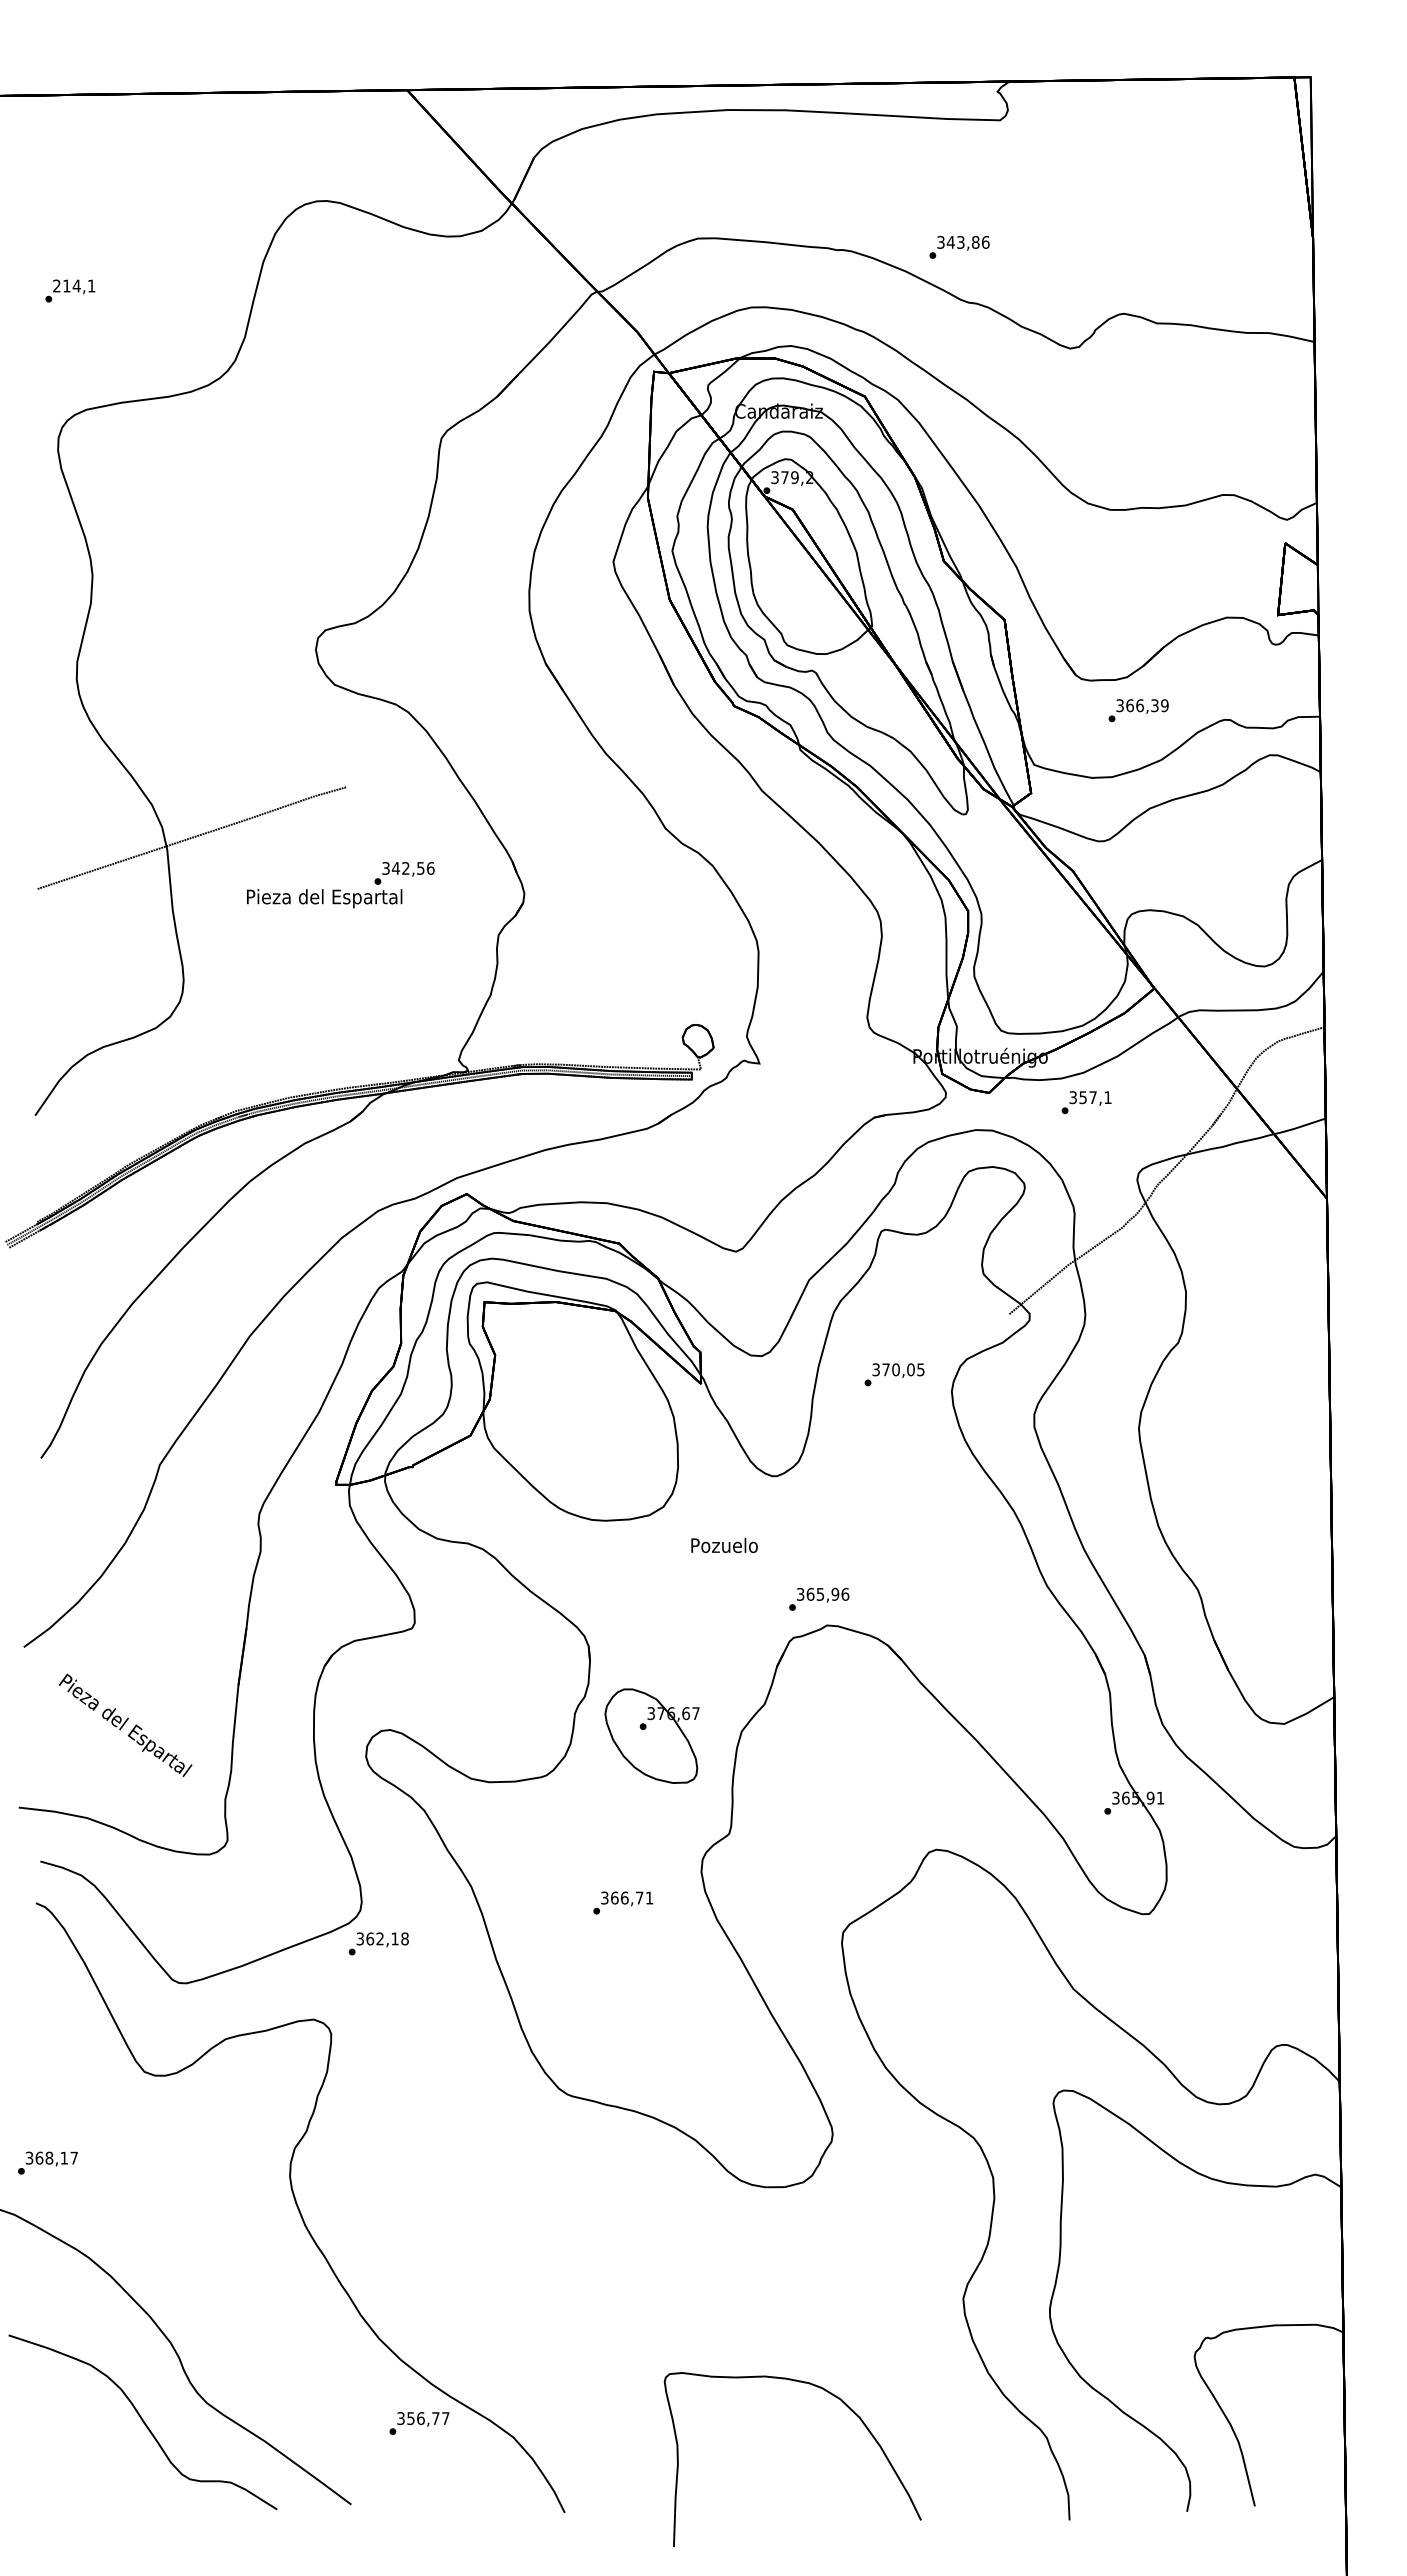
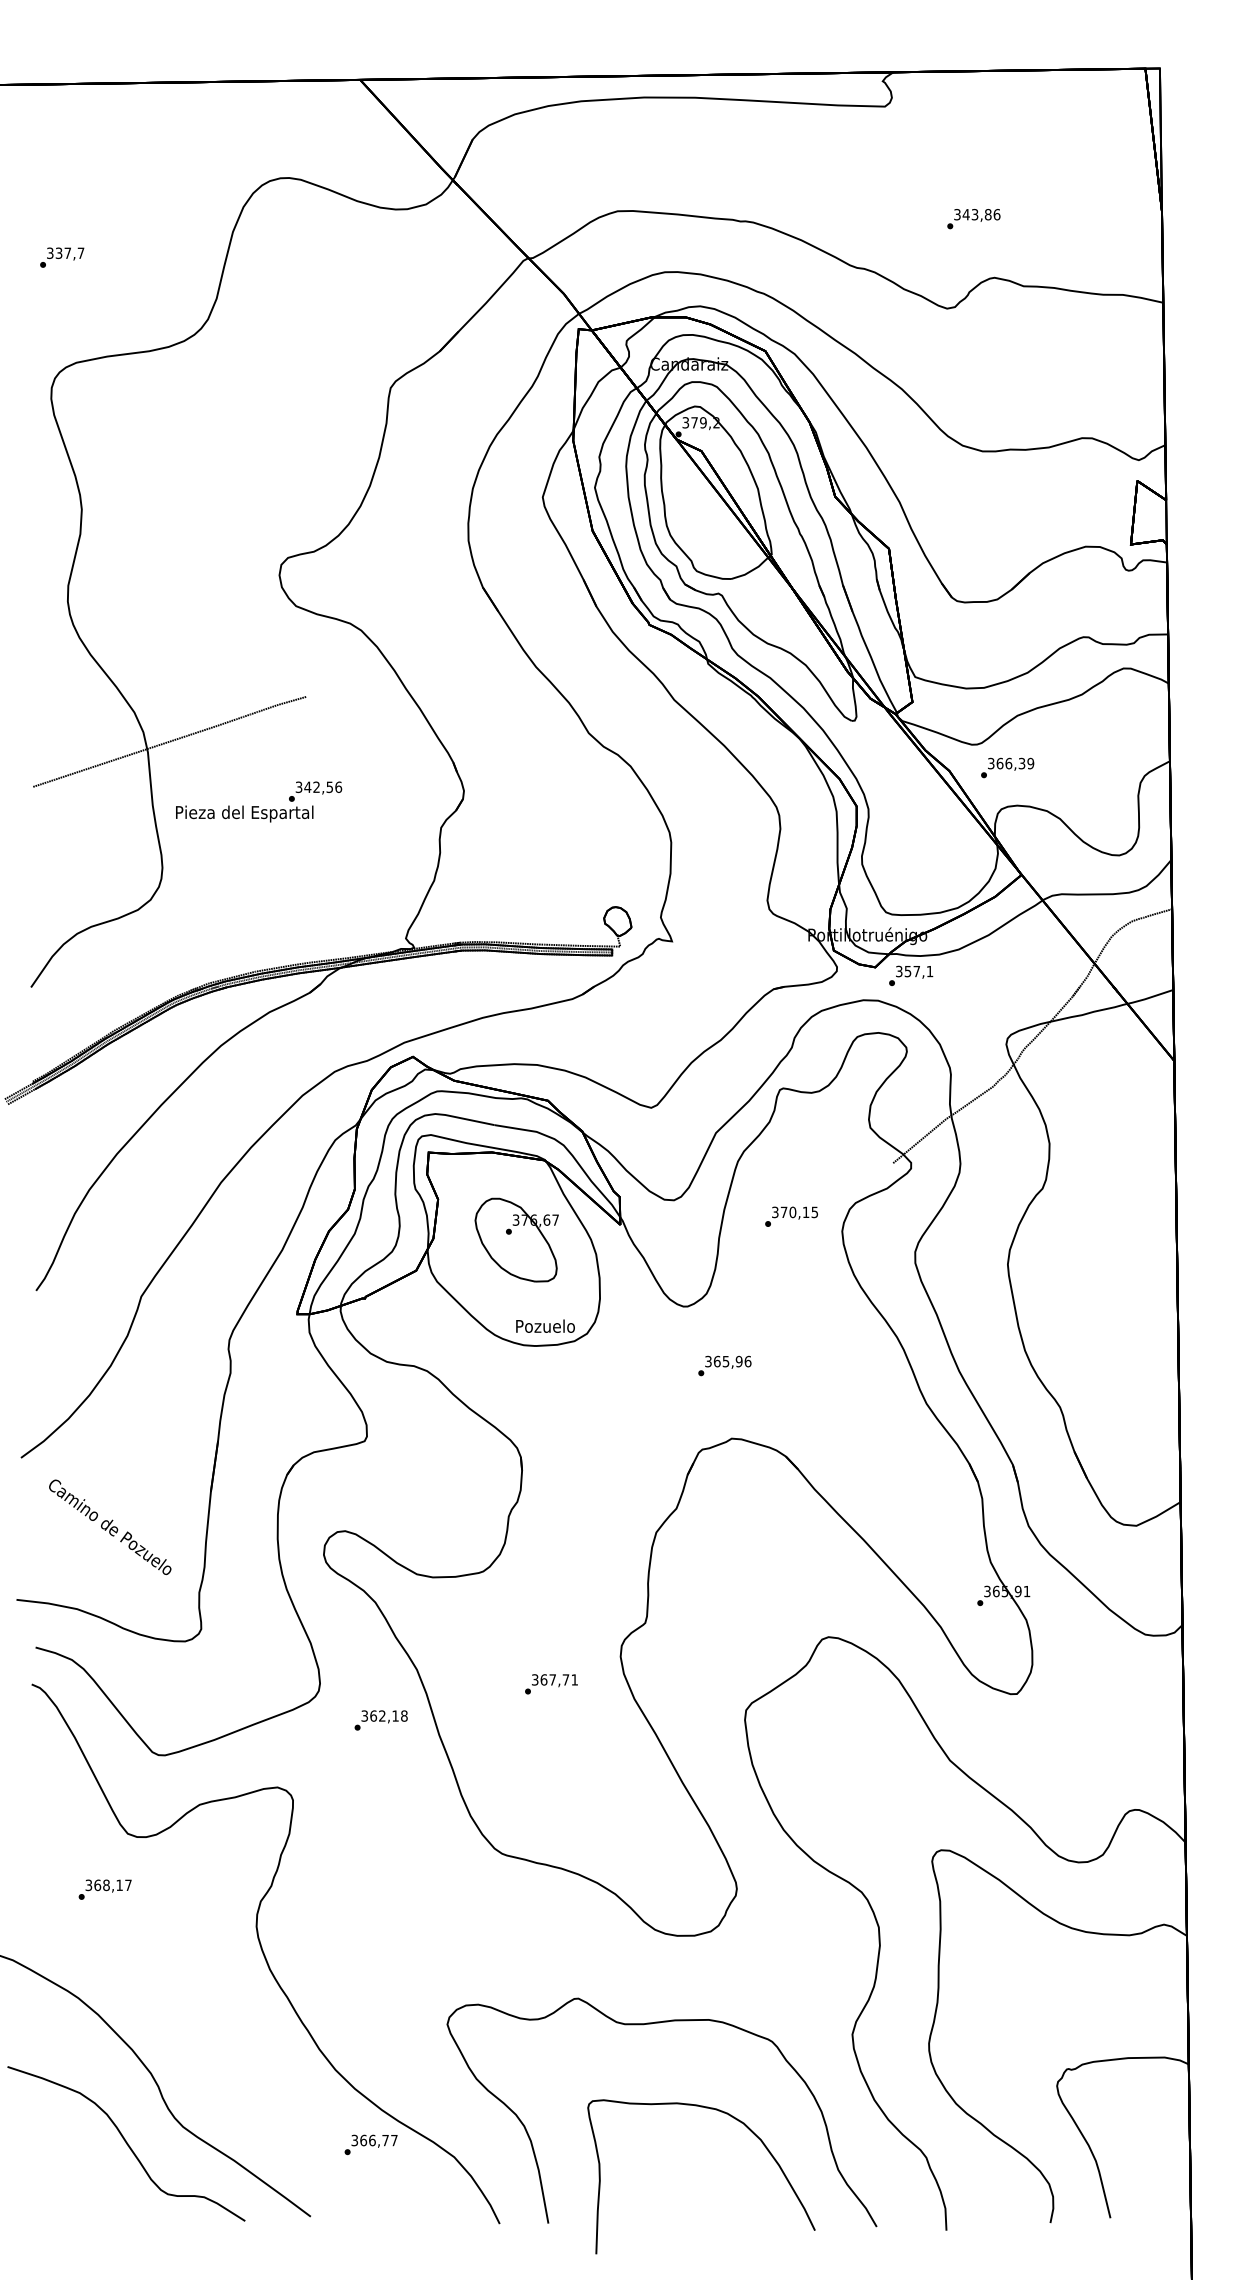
text: (959, 247) -> (973, 219), moved
text: (74, 285) -> (65, 252), 214,1 -> 337,7
text: (1138, 710) -> (1007, 767), moved
text: (340, 885) -> (258, 802), moved
text: (1086, 1102) -> (911, 975), moved
text: (910, 1369) -> (805, 1212), 370,05 -> 370,15
text: (724, 1545) -> (545, 1326), moved
text: (819, 1599) -> (725, 1366), moved
text: (124, 1725) -> (110, 1527), Pieza del Espartal -> Camino de Pozuelo
part: (651, 1735) -> (516, 1239), moved
text: (624, 1897) -> (552, 1679), 366,71 -> 367,71
text: (378, 1943) -> (380, 1720), moved
text: (47, 2162) -> (104, 1889), moved
curve: (734, 2287) -> (649, 2024), added
text: (410, 2418) -> (363, 2140), 356,77 -> 366,77

